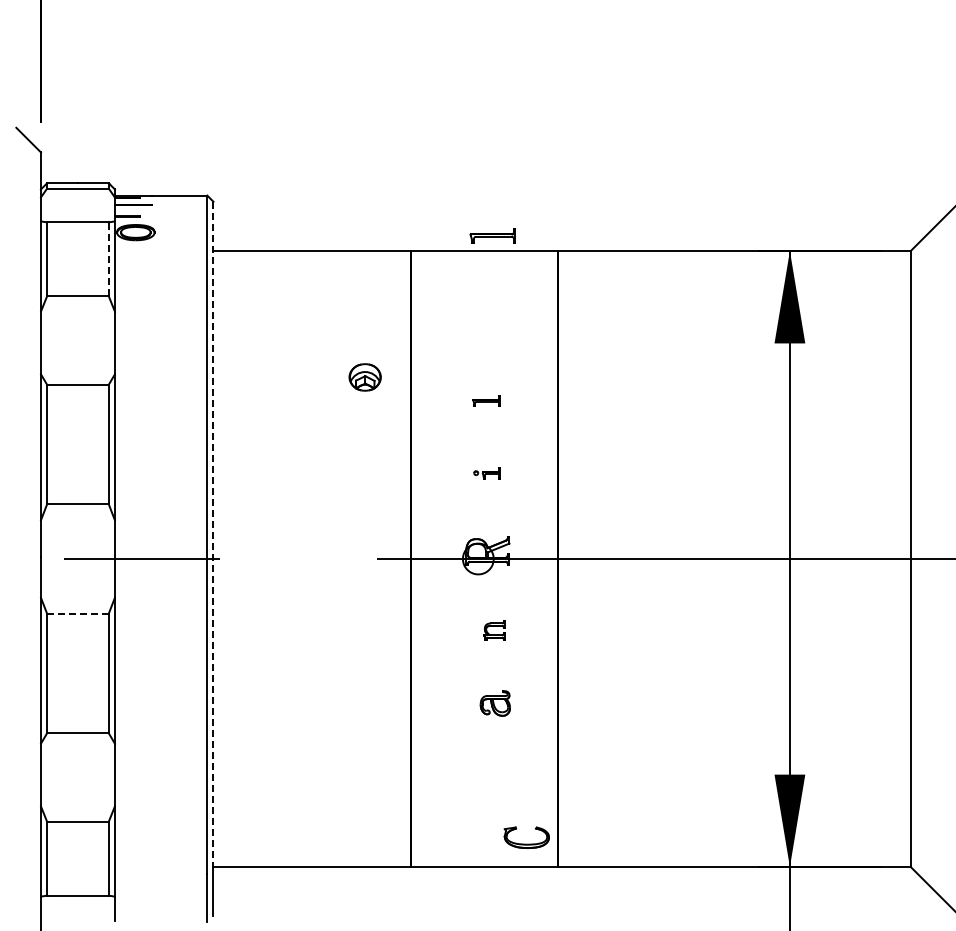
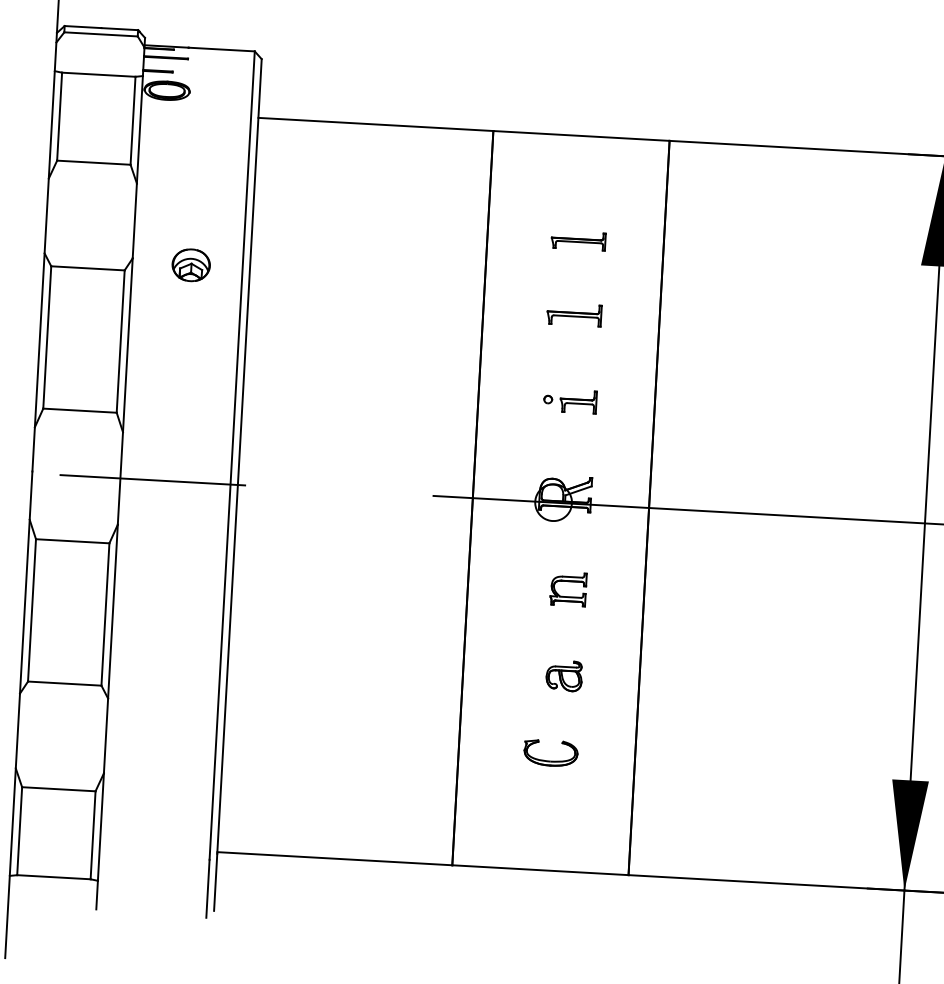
part: (492, 235) -> (578, 240), moved
line: (108, 259) -> (132, 121), dashed -> solid
part: (364, 377) -> (190, 265), moved
part: (486, 400) -> (573, 314), size x1.67
part: (486, 473) -> (569, 401), size x1.67
line: (213, 535) -> (239, 456), dashed -> solid
line: (77, 613) -> (72, 540), dashed -> solid
part: (494, 630) -> (568, 588), size x1.43
part: (526, 837) -> (550, 752), moved

